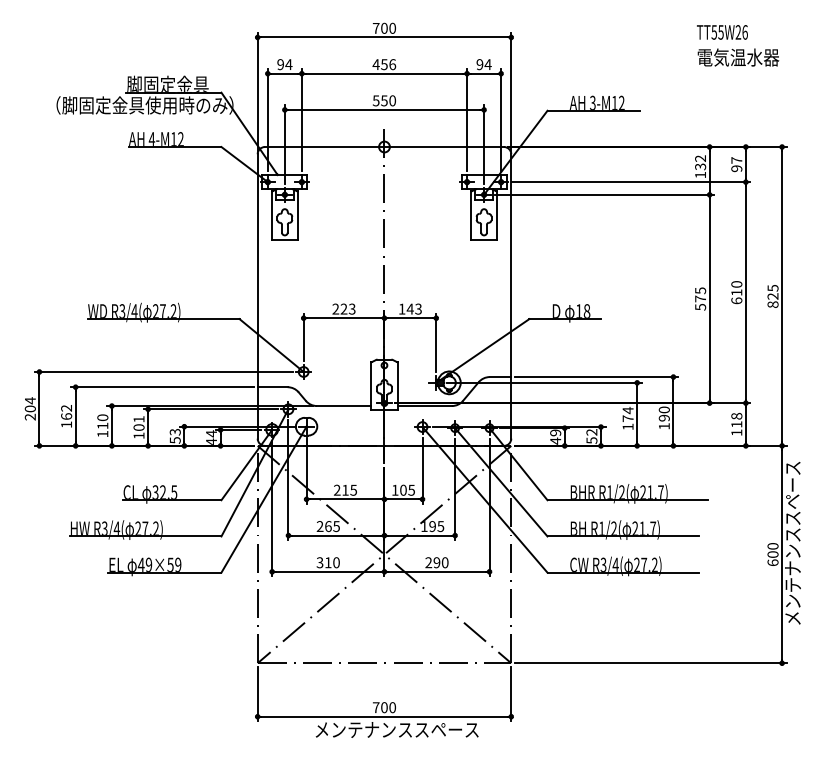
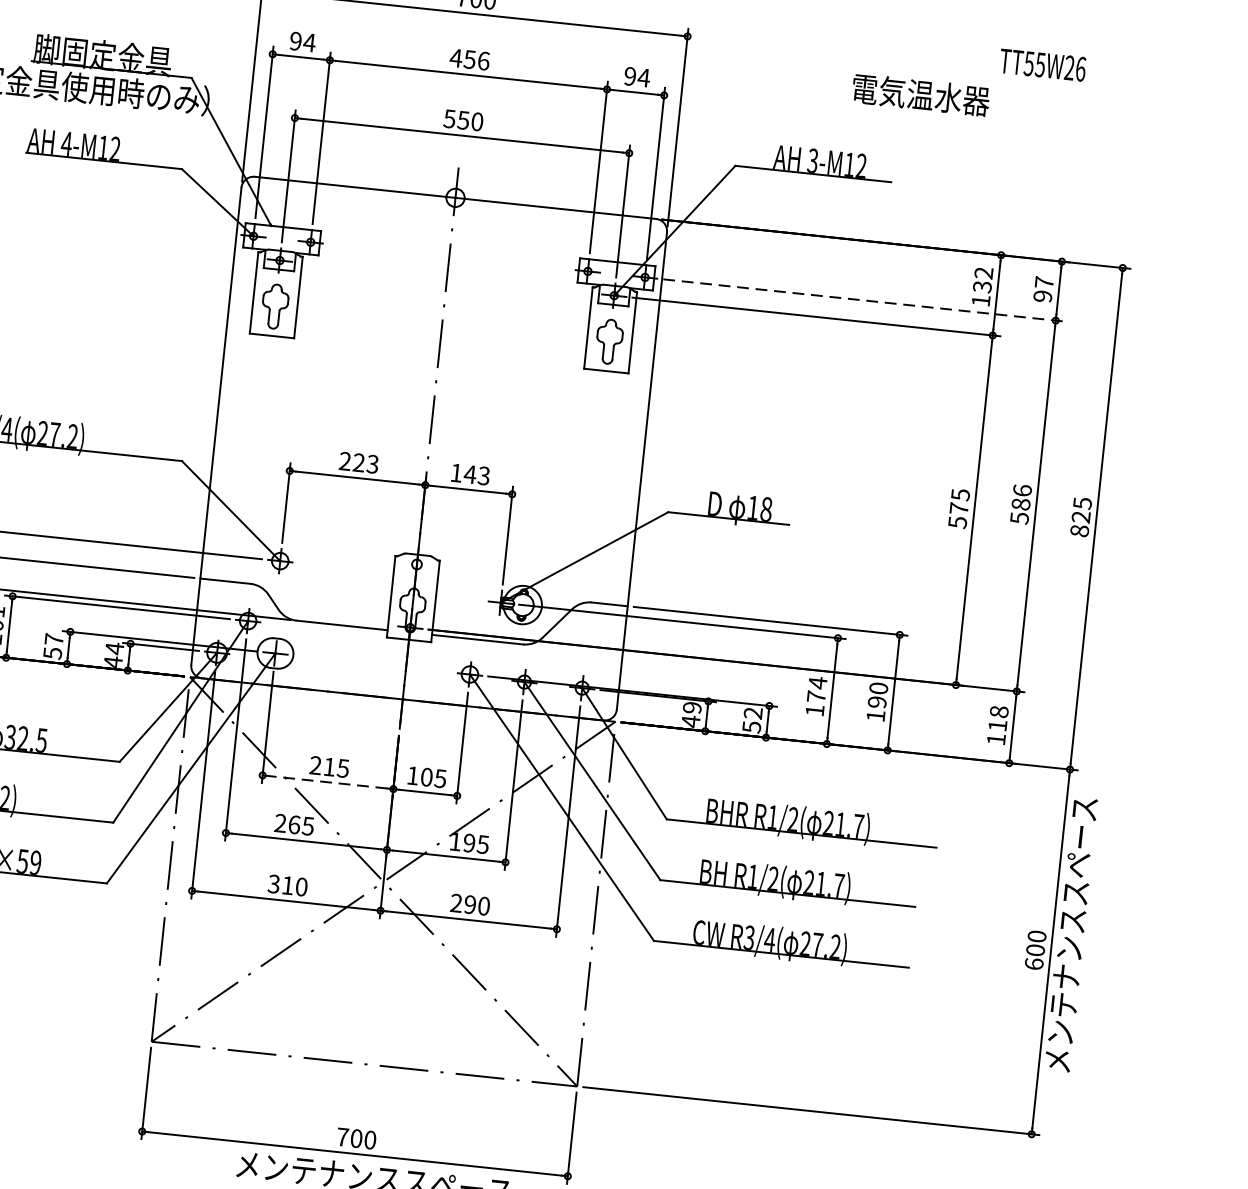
text: (738, 57) -> (921, 94), moved
line: (631, 182) -> (863, 300), solid -> dashed
text: (736, 292) -> (1020, 504), 610 -> 586
text: (174, 431) -> (52, 638), 53 -> 57
line: (345, 499) -> (327, 782), solid -> dashed

